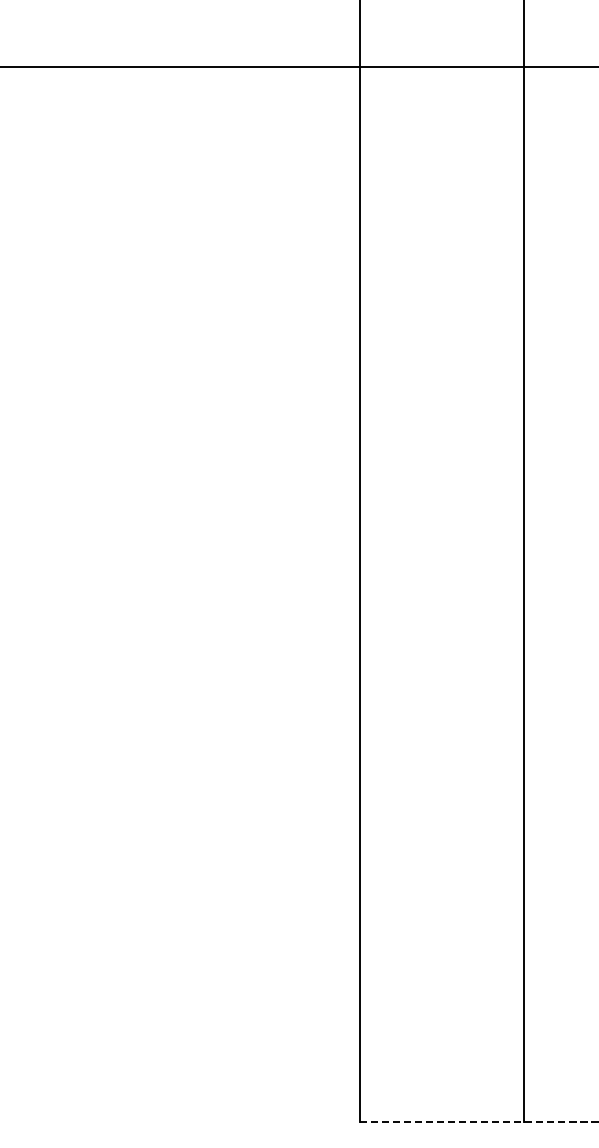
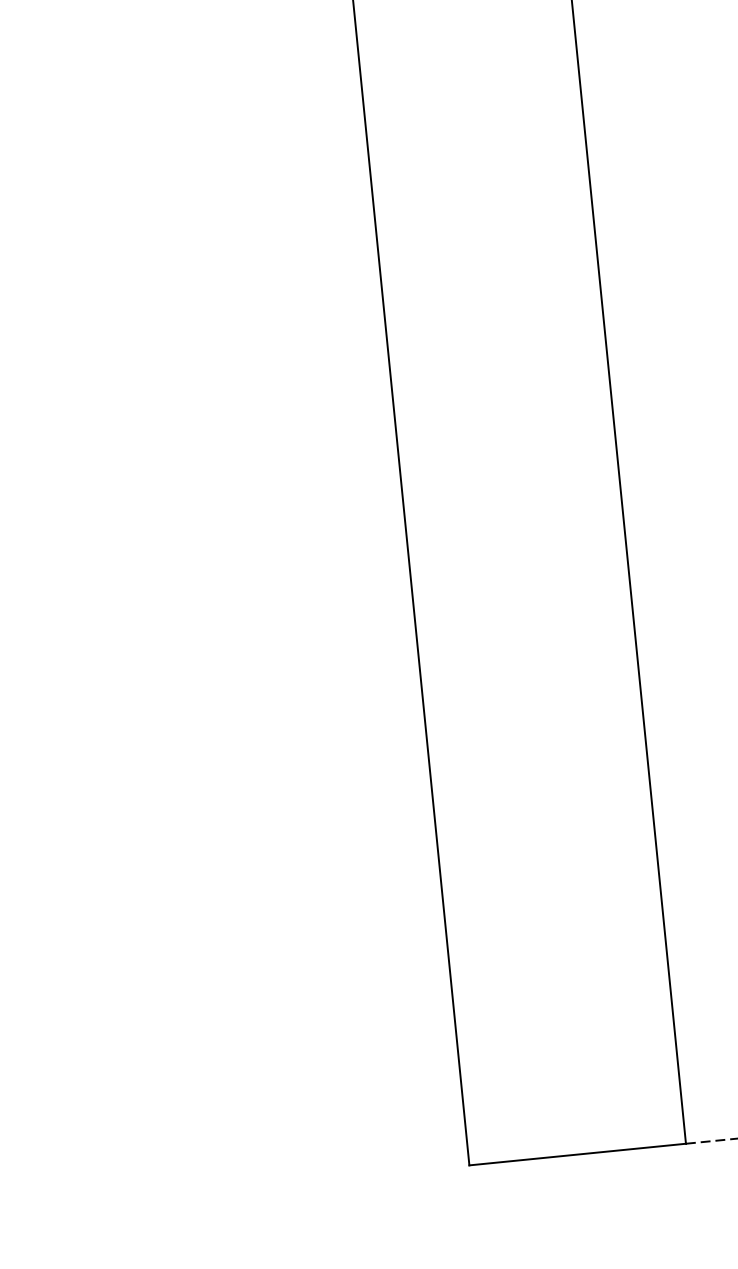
line: (442, 1122) -> (577, 1155), dashed -> solid

